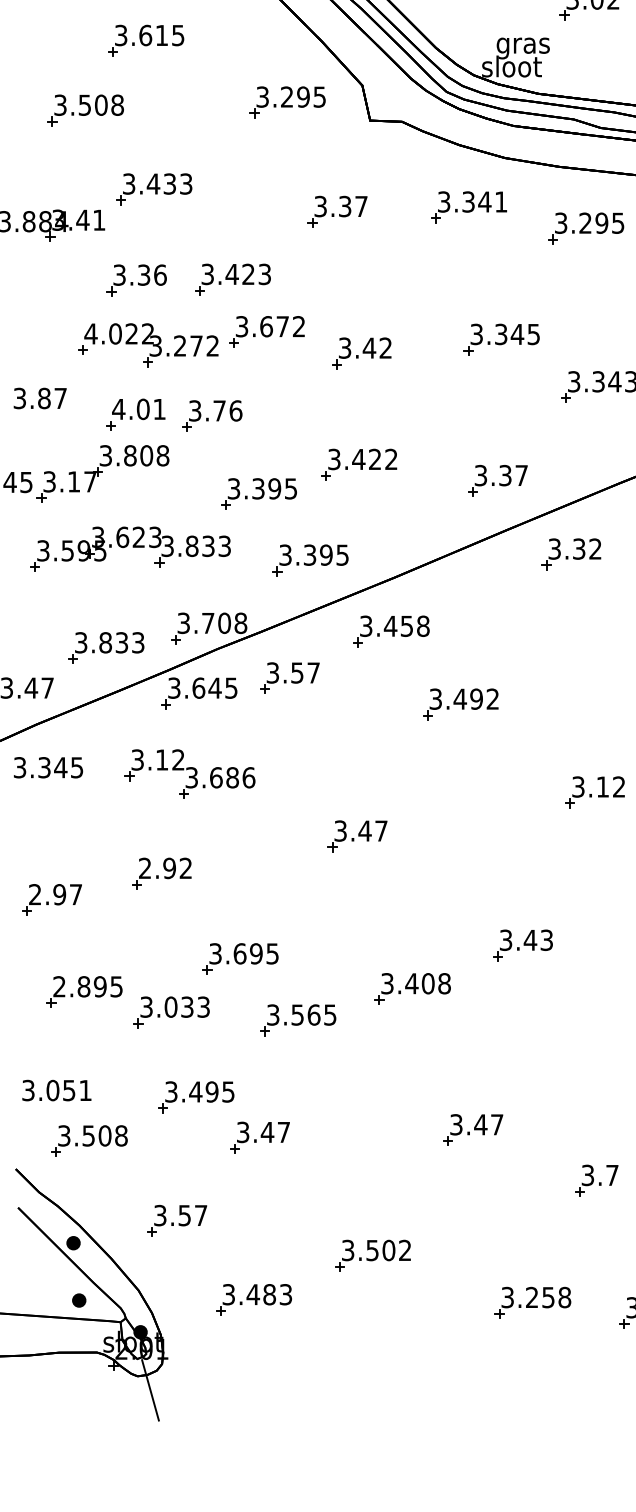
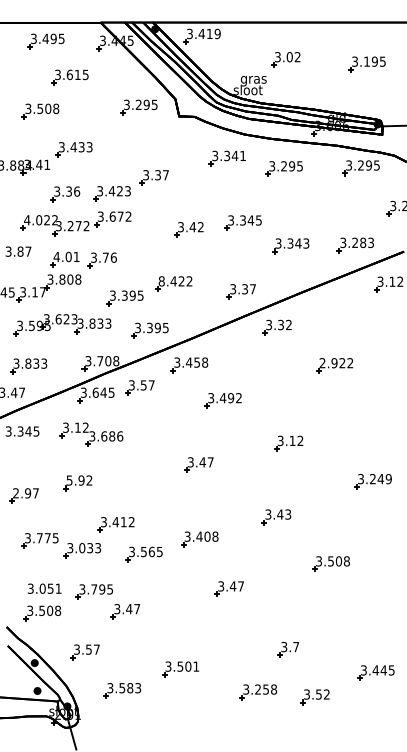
part: (335, 211) -> (153, 177), moved
part: (190, 340) -> (75, 223), moved
part: (360, 352) -> (188, 229), moved
text: (333, 459) -> (161, 281), 3.422 -> 8.422
part: (105, 648) -> (28, 366), moved
part: (356, 835) -> (198, 464), moved
text: (144, 868) -> (69, 480), 2.92 -> 5.92
part: (522, 946) -> (276, 517), moved
text: (255, 954) -> (123, 522), 3.695 -> 3.412
text: (79, 987) -> (37, 538), 2.895 -> 3.775
text: (56, 1090) -> (44, 588), moved
text: (196, 1092) -> (94, 589), 3.495 -> 3.795
part: (471, 1129) -> (228, 588), moved
part: (596, 1180) -> (288, 649), moved
text: (403, 1250) -> (195, 666), 3.502 -> 3.501
text: (253, 1295) -> (122, 688), 3.483 -> 3.583

